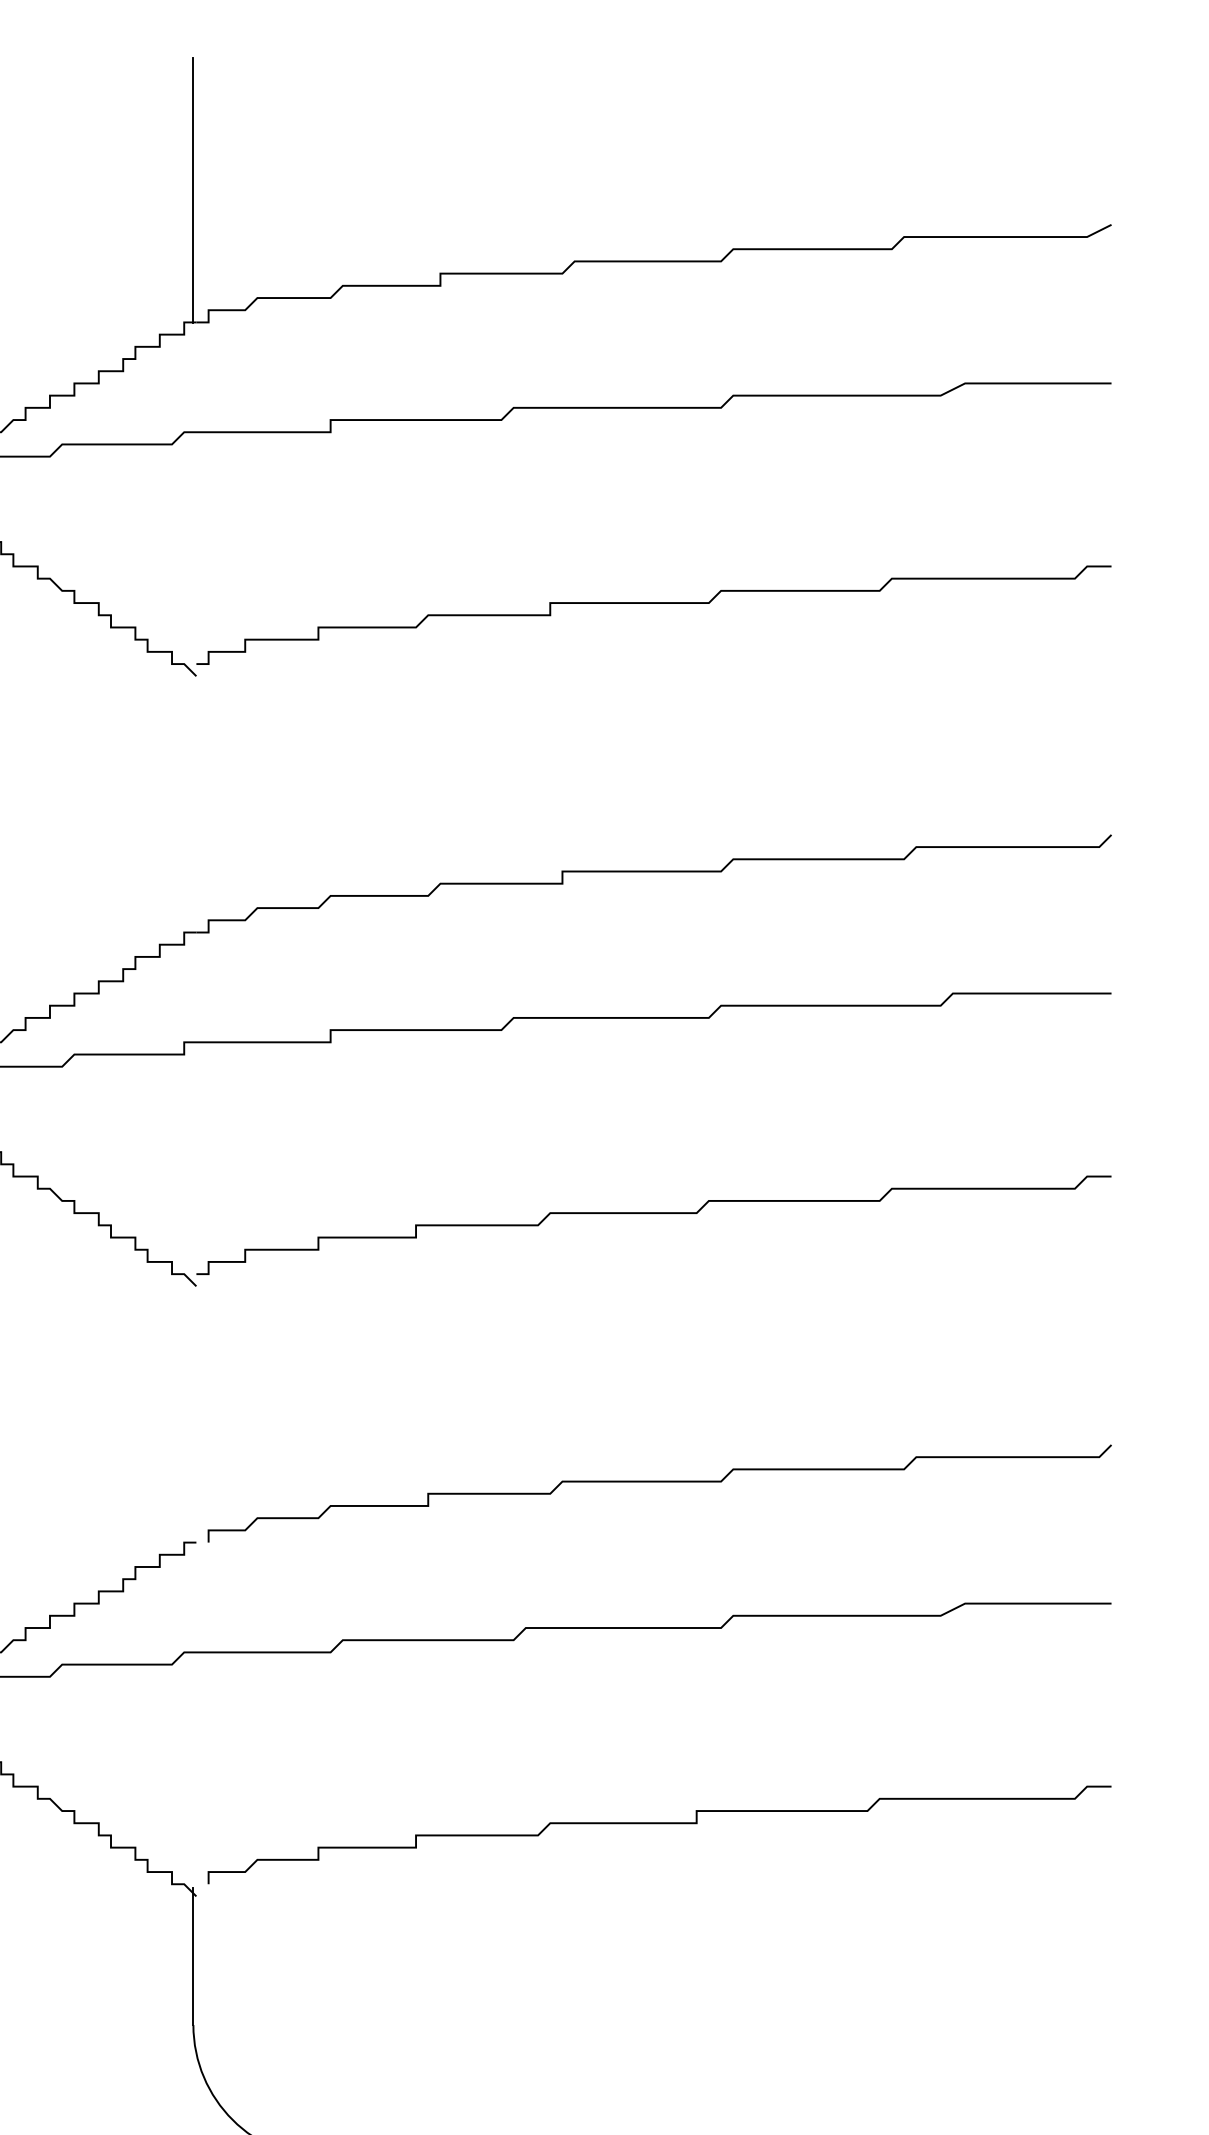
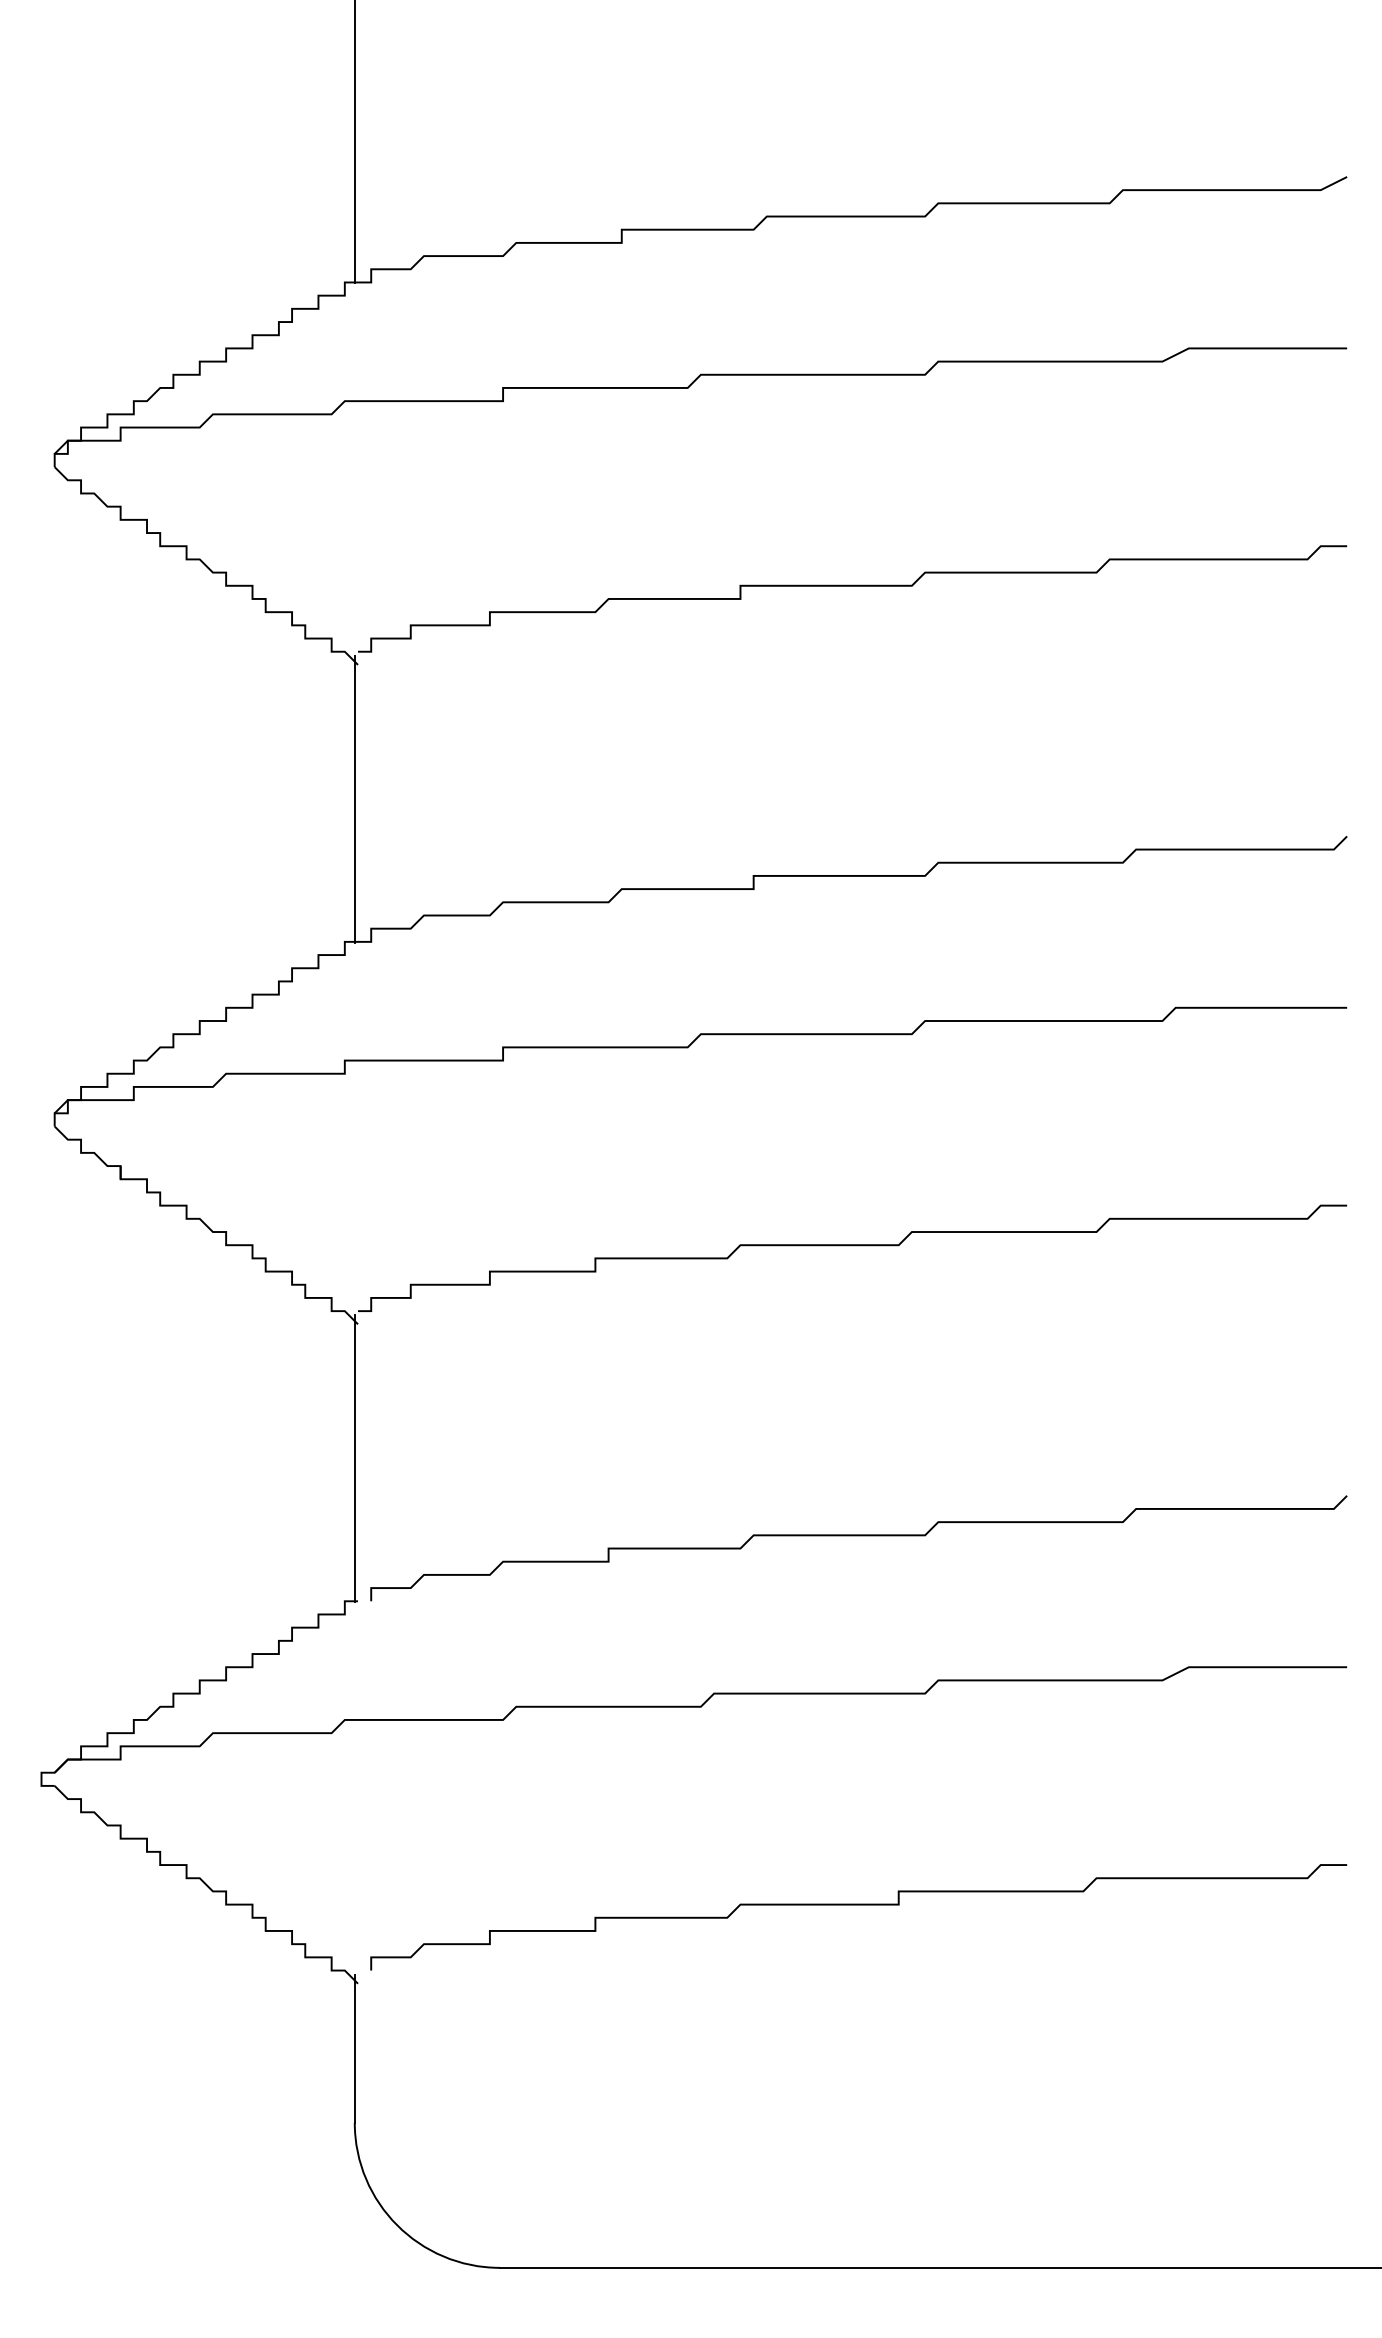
line: (193, 799) -> (354, 798), added
line: (193, 1410) -> (354, 1458), added

